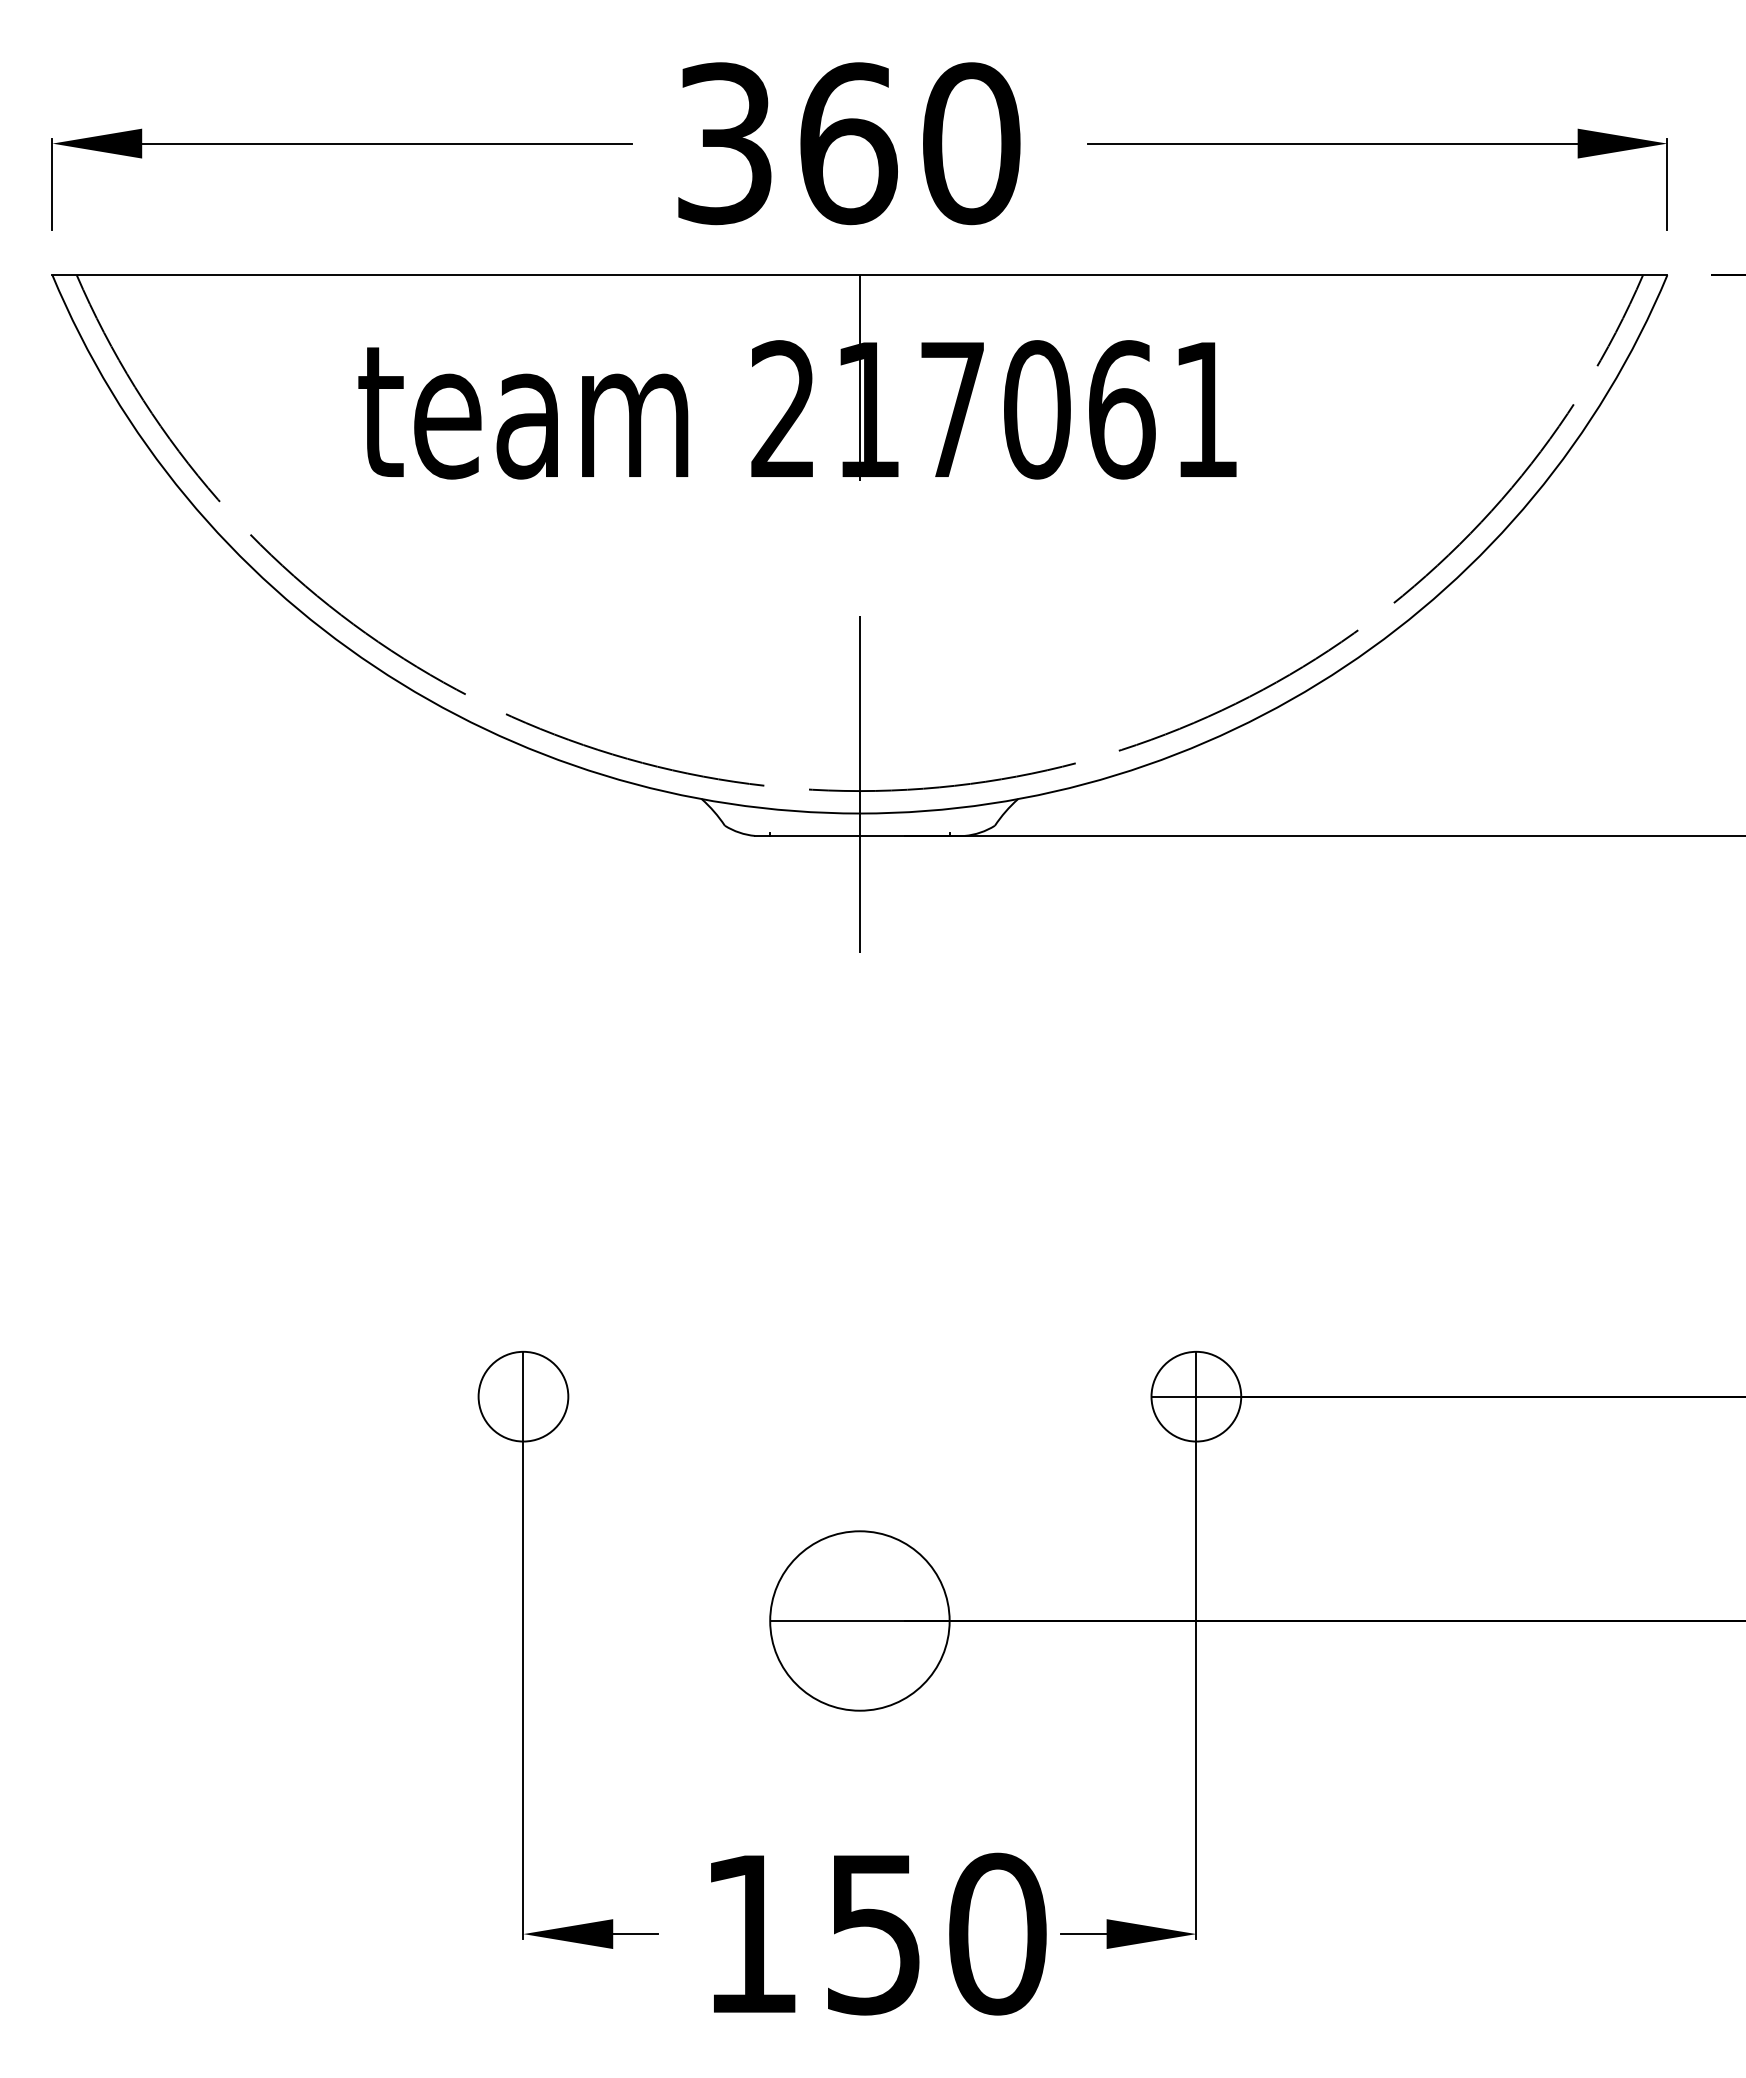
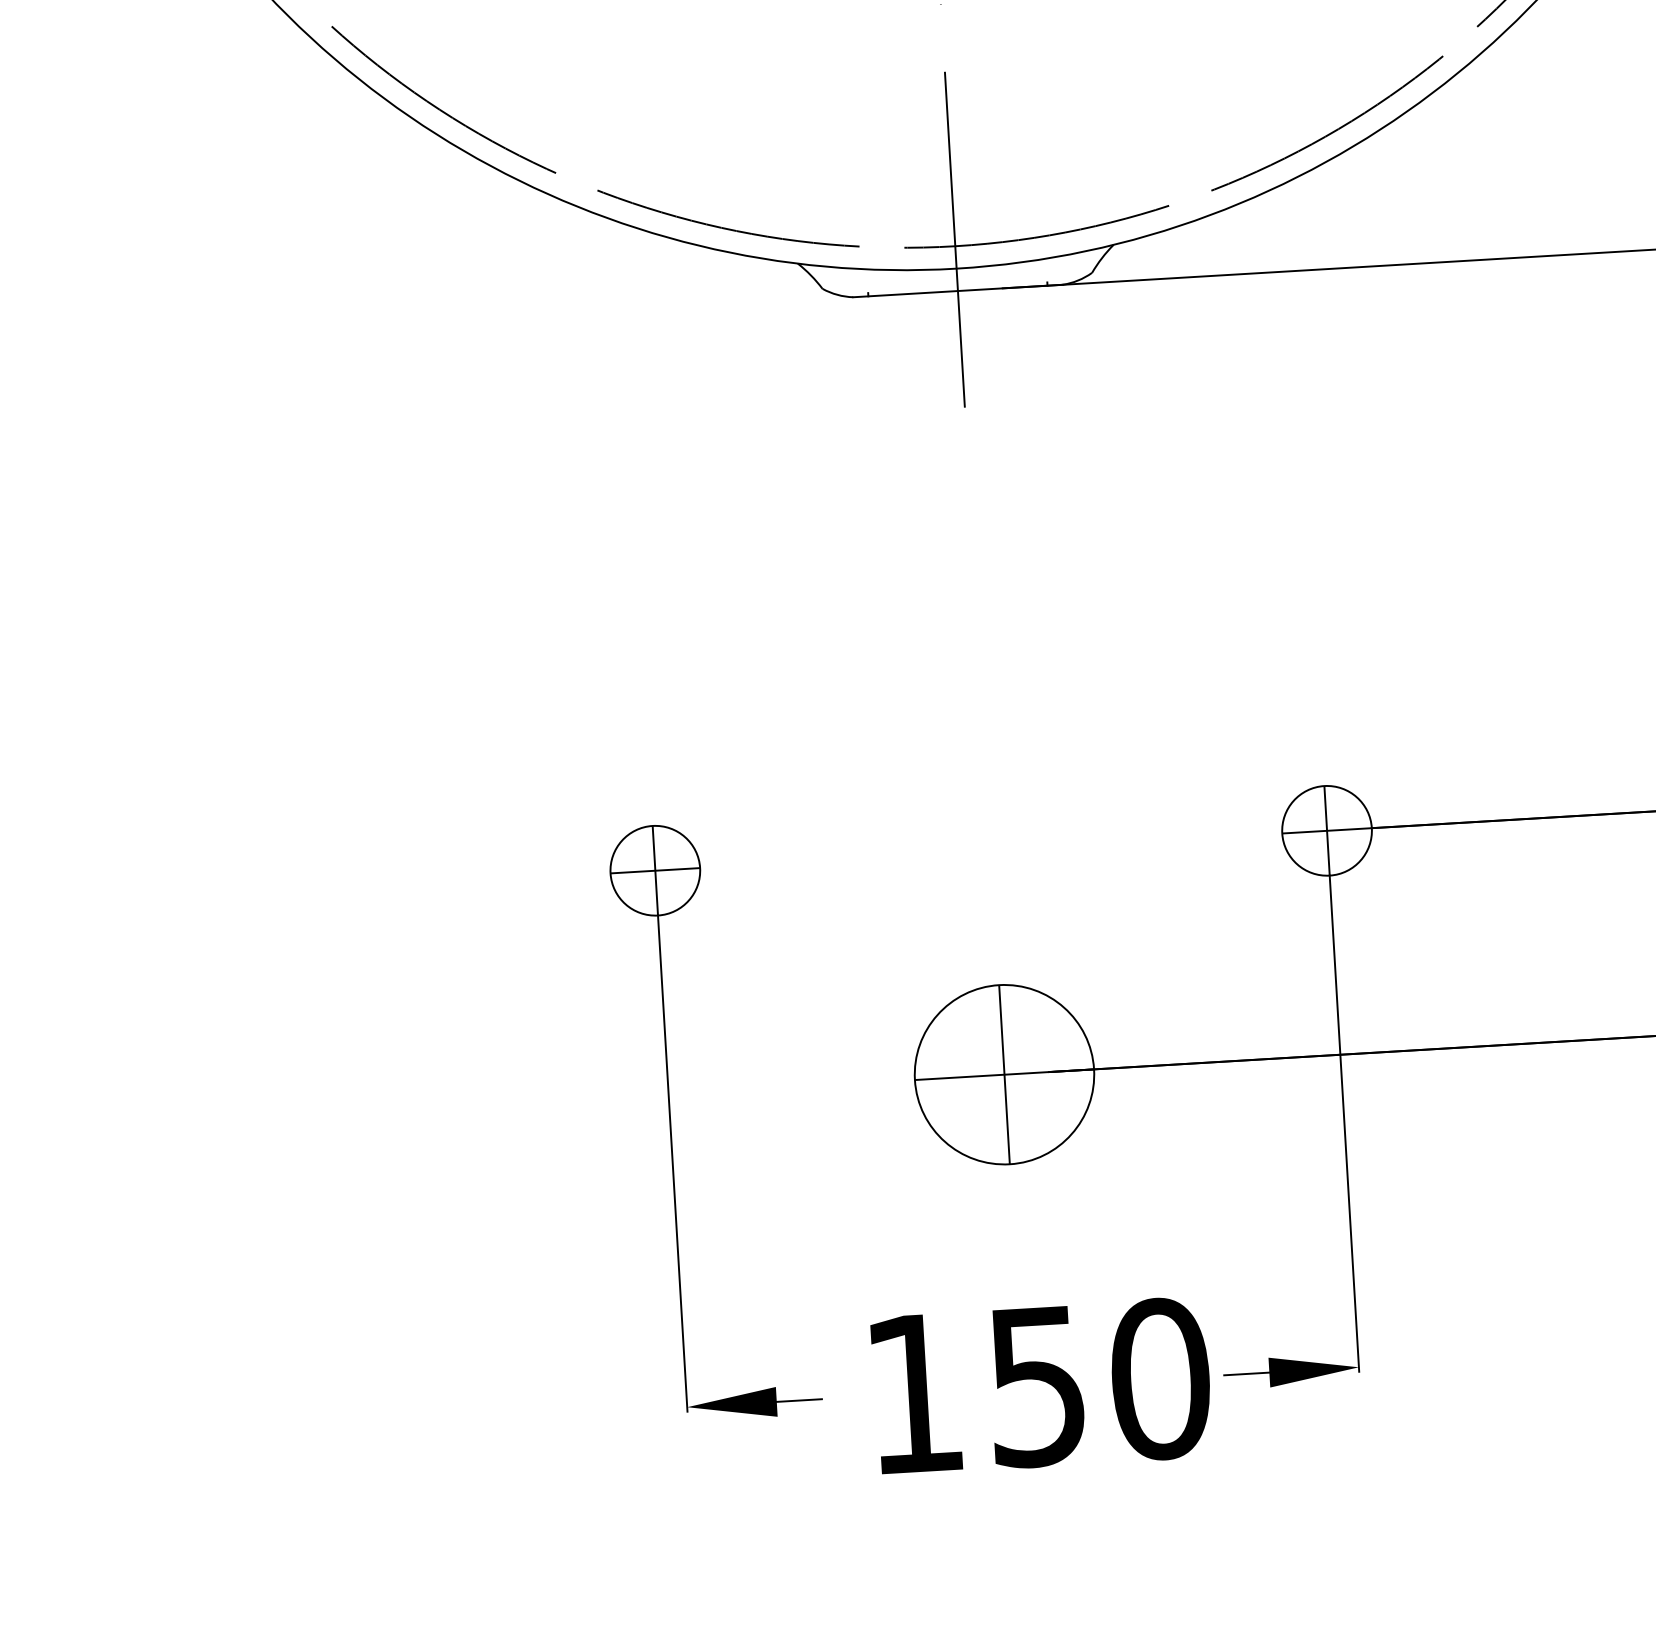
line: (523, 1396) -> (655, 870), added
line: (859, 1620) -> (1004, 1074), added

